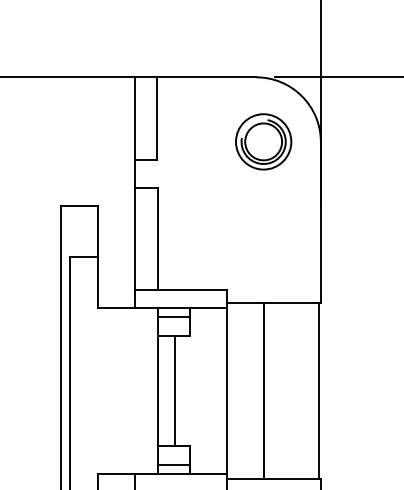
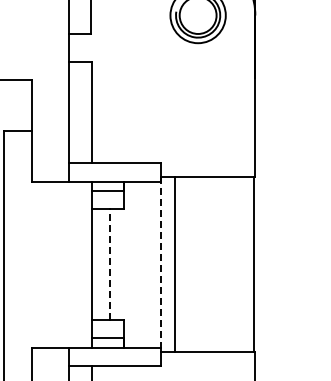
line: (175, 390) -> (109, 264), solid -> dashed
line: (263, 390) -> (174, 264), moved
line: (226, 391) -> (160, 265), solid -> dashed

